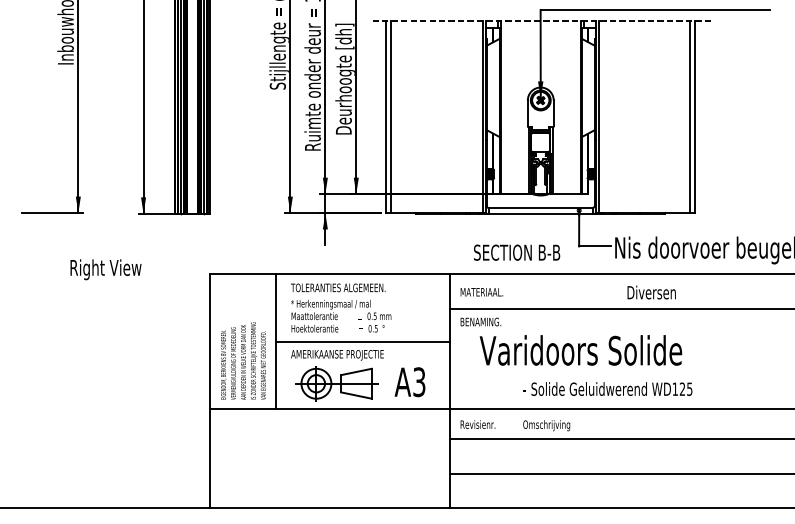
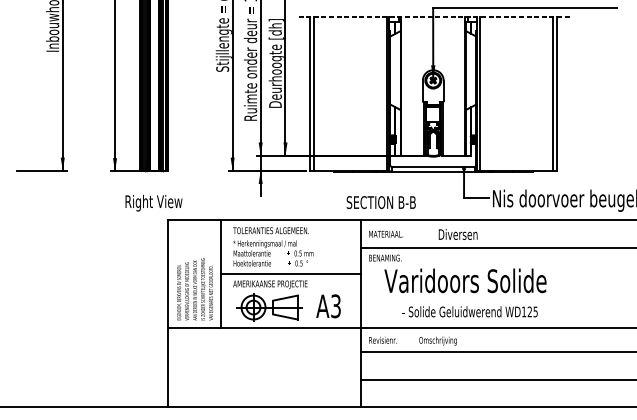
text: (516, 252) -> (380, 202), moved
text: (105, 268) -> (153, 202), moved
text: (650, 292) -> (457, 234), moved
text: (607, 388) -> (469, 311), moved

